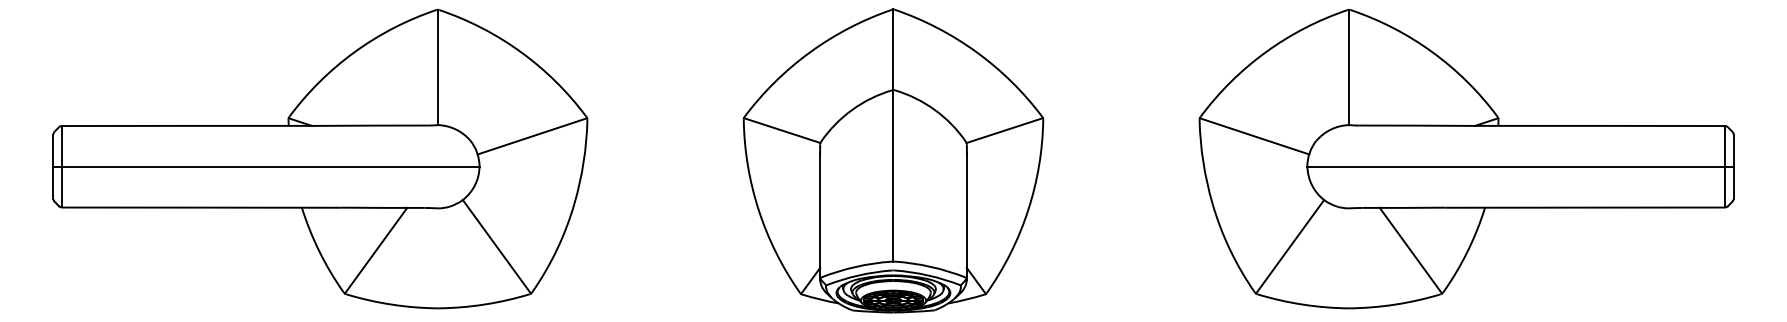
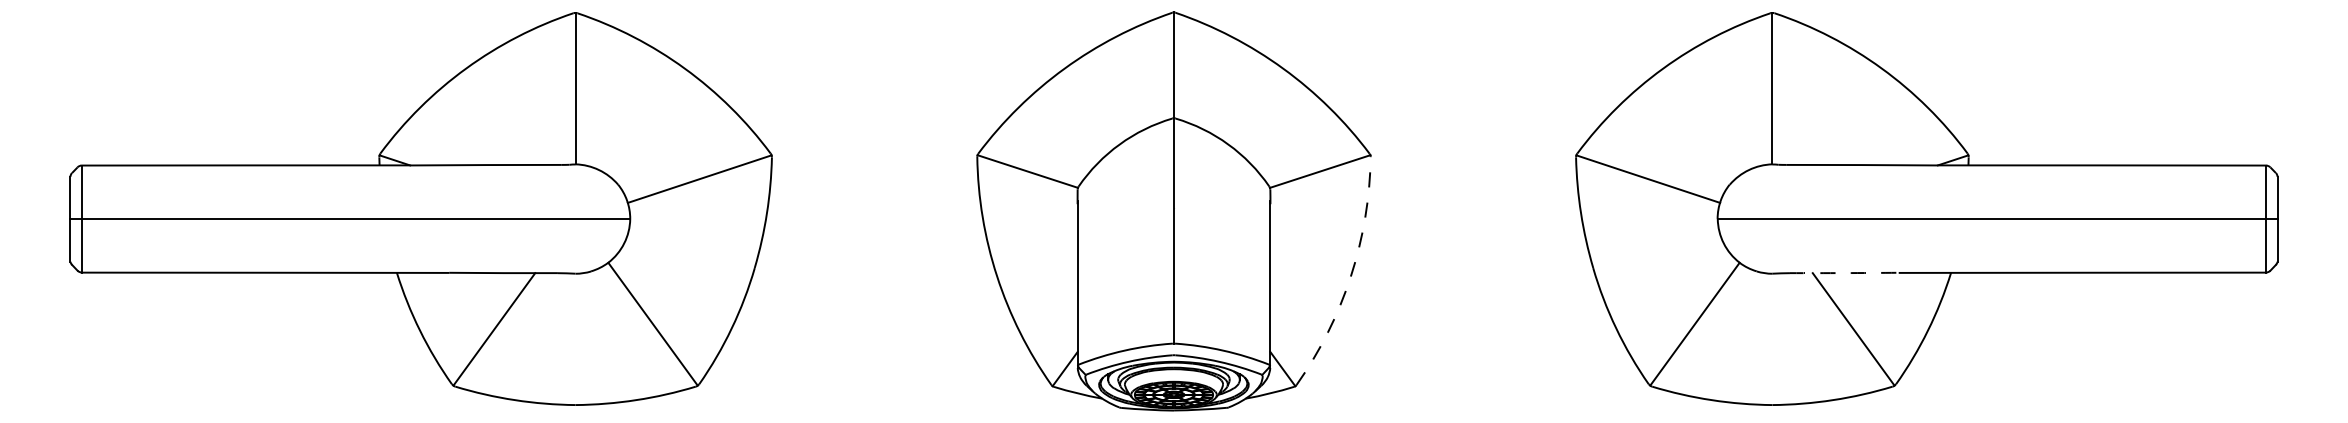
arc: (1403, 208) -> (1844, 273), solid -> dashed
arc: (1027, 210) -> (1350, 276), solid -> dashed

